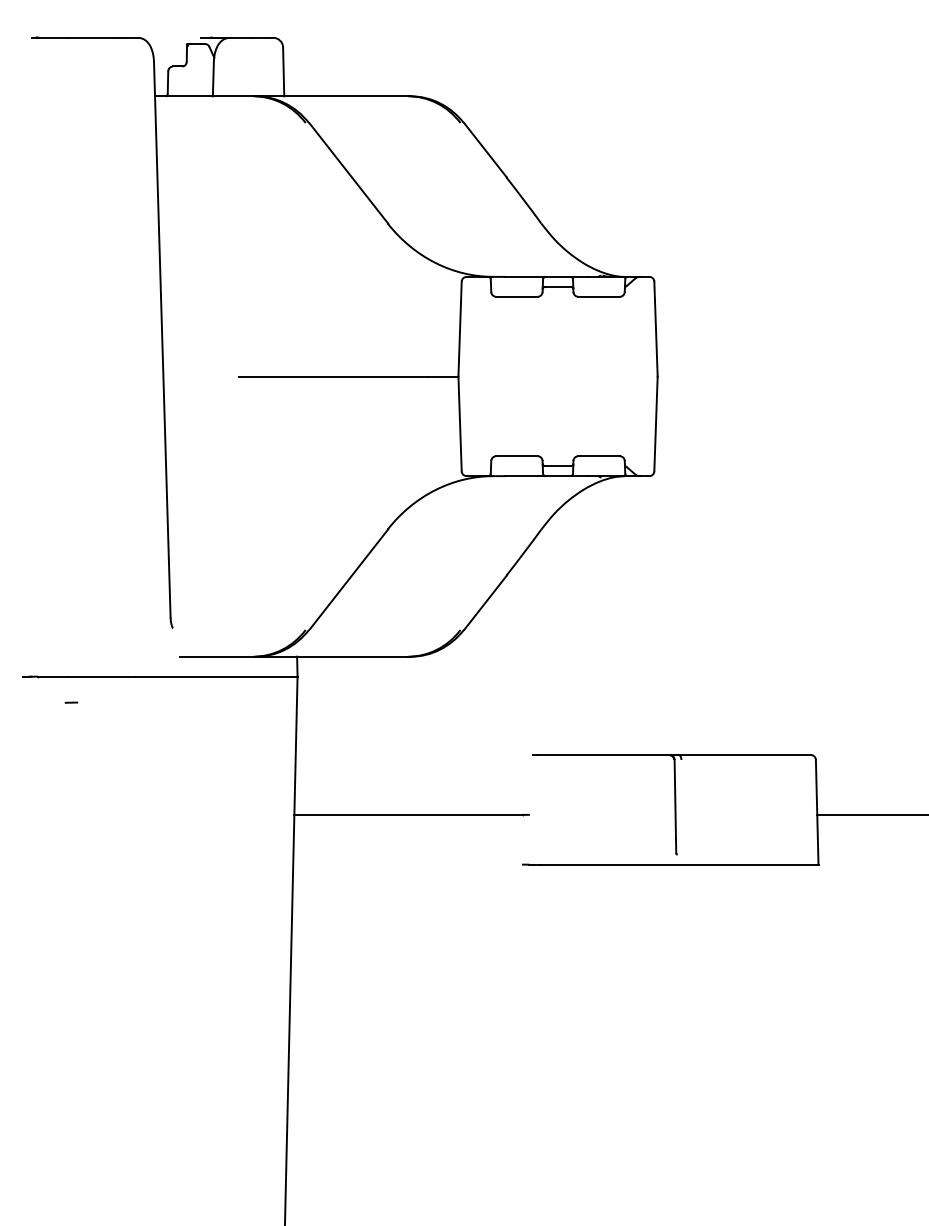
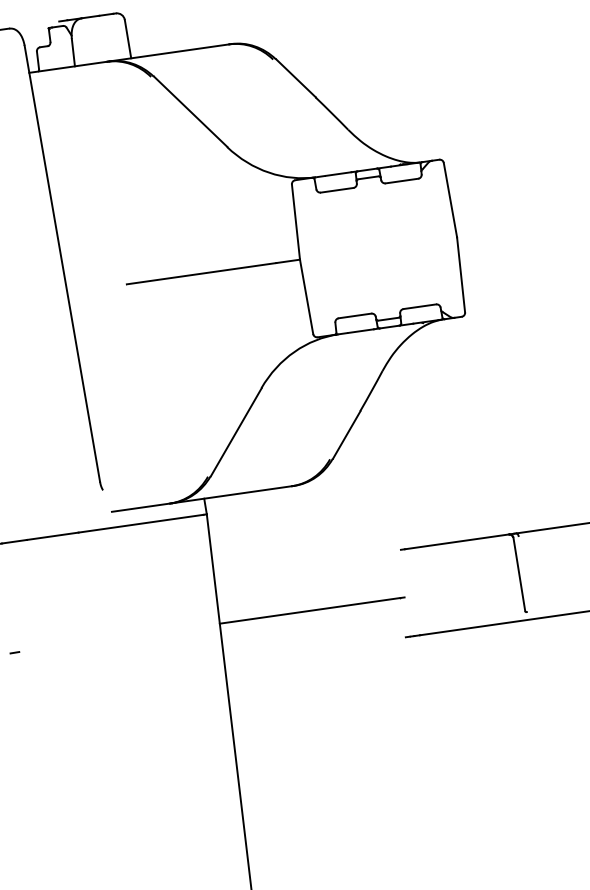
line: (71, 702) -> (14, 652), moved

